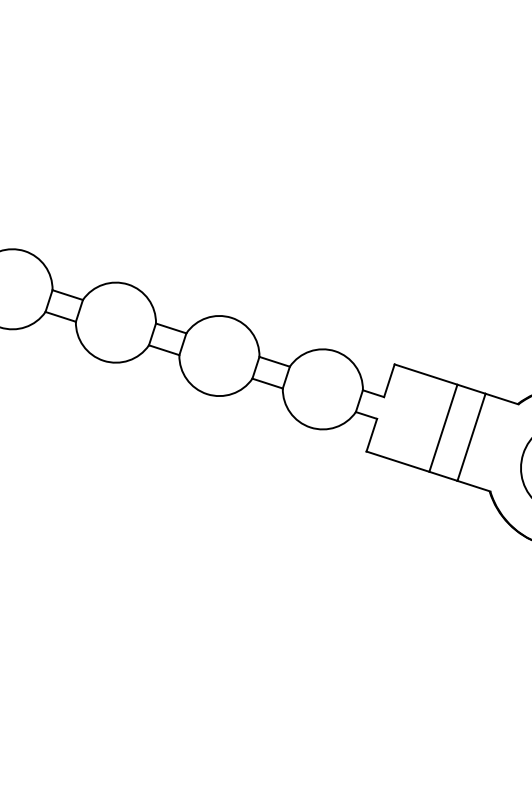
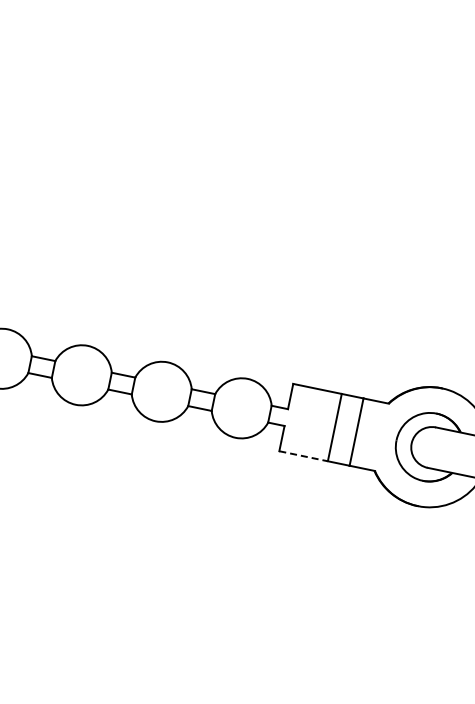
line: (397, 462) -> (303, 456), solid -> dashed

